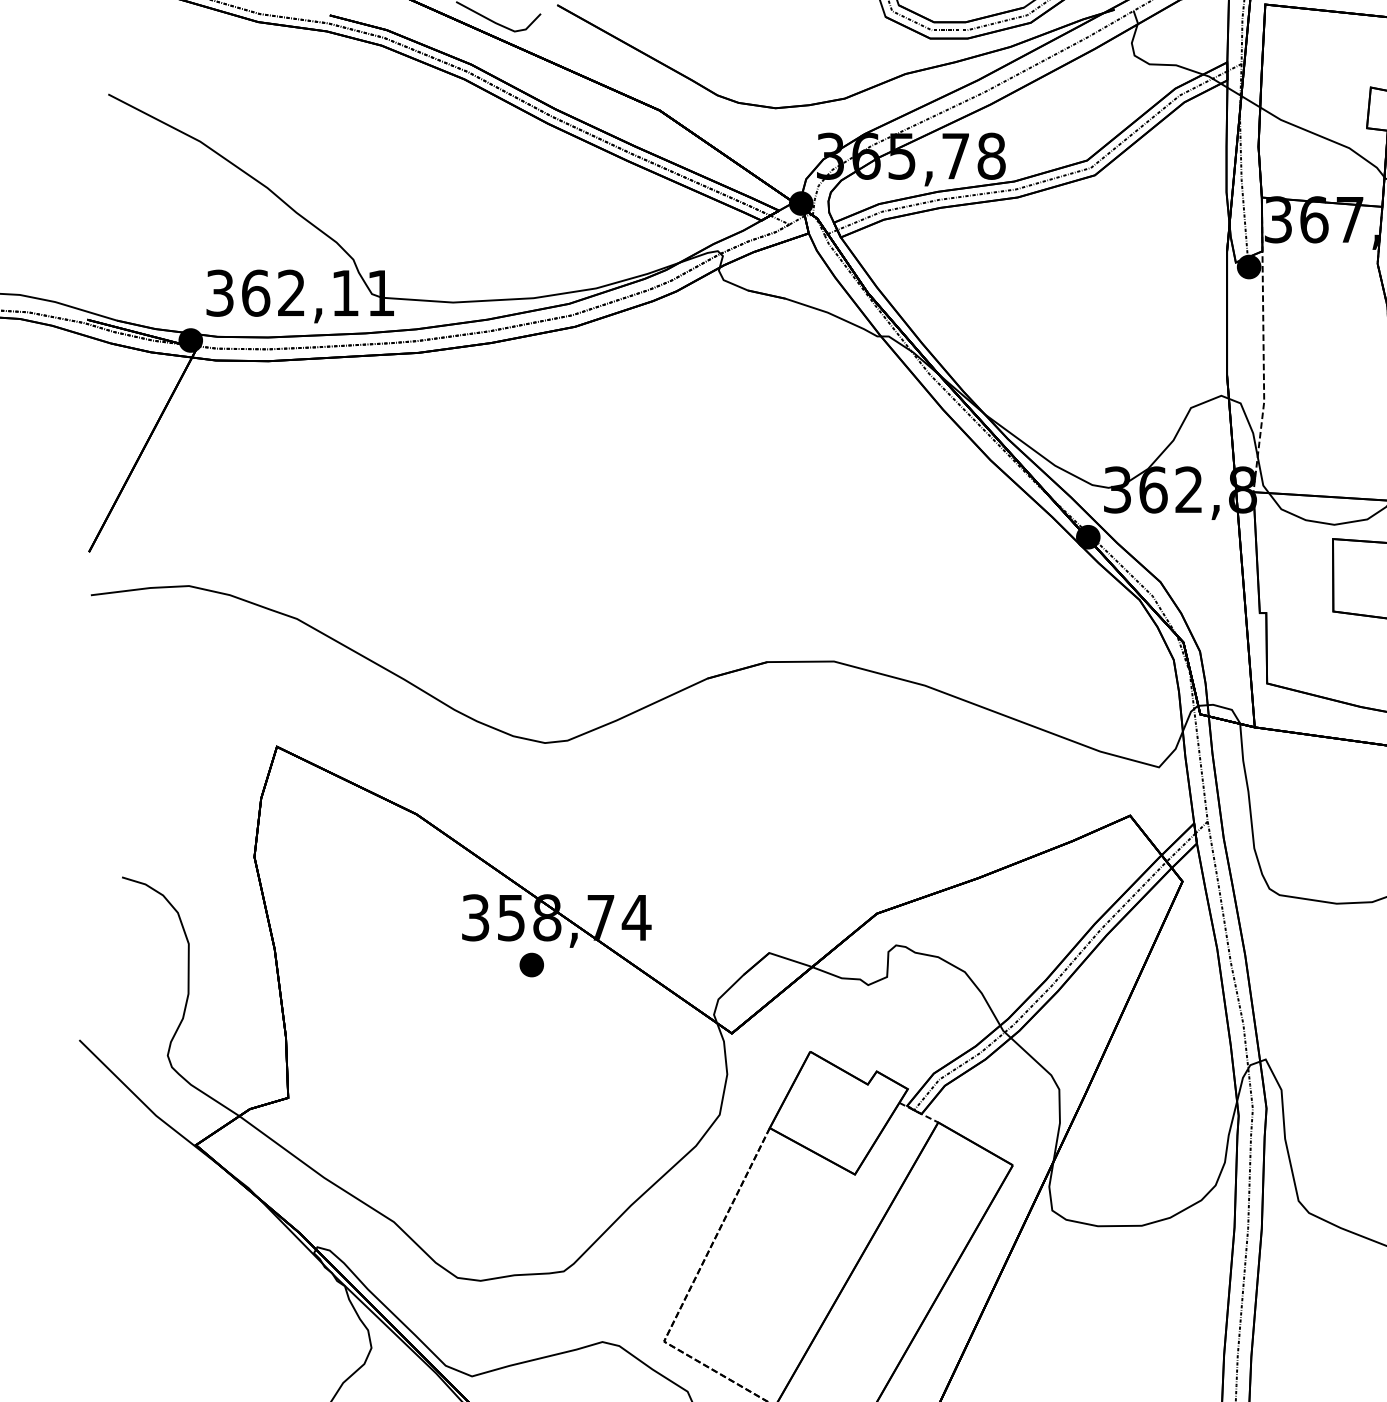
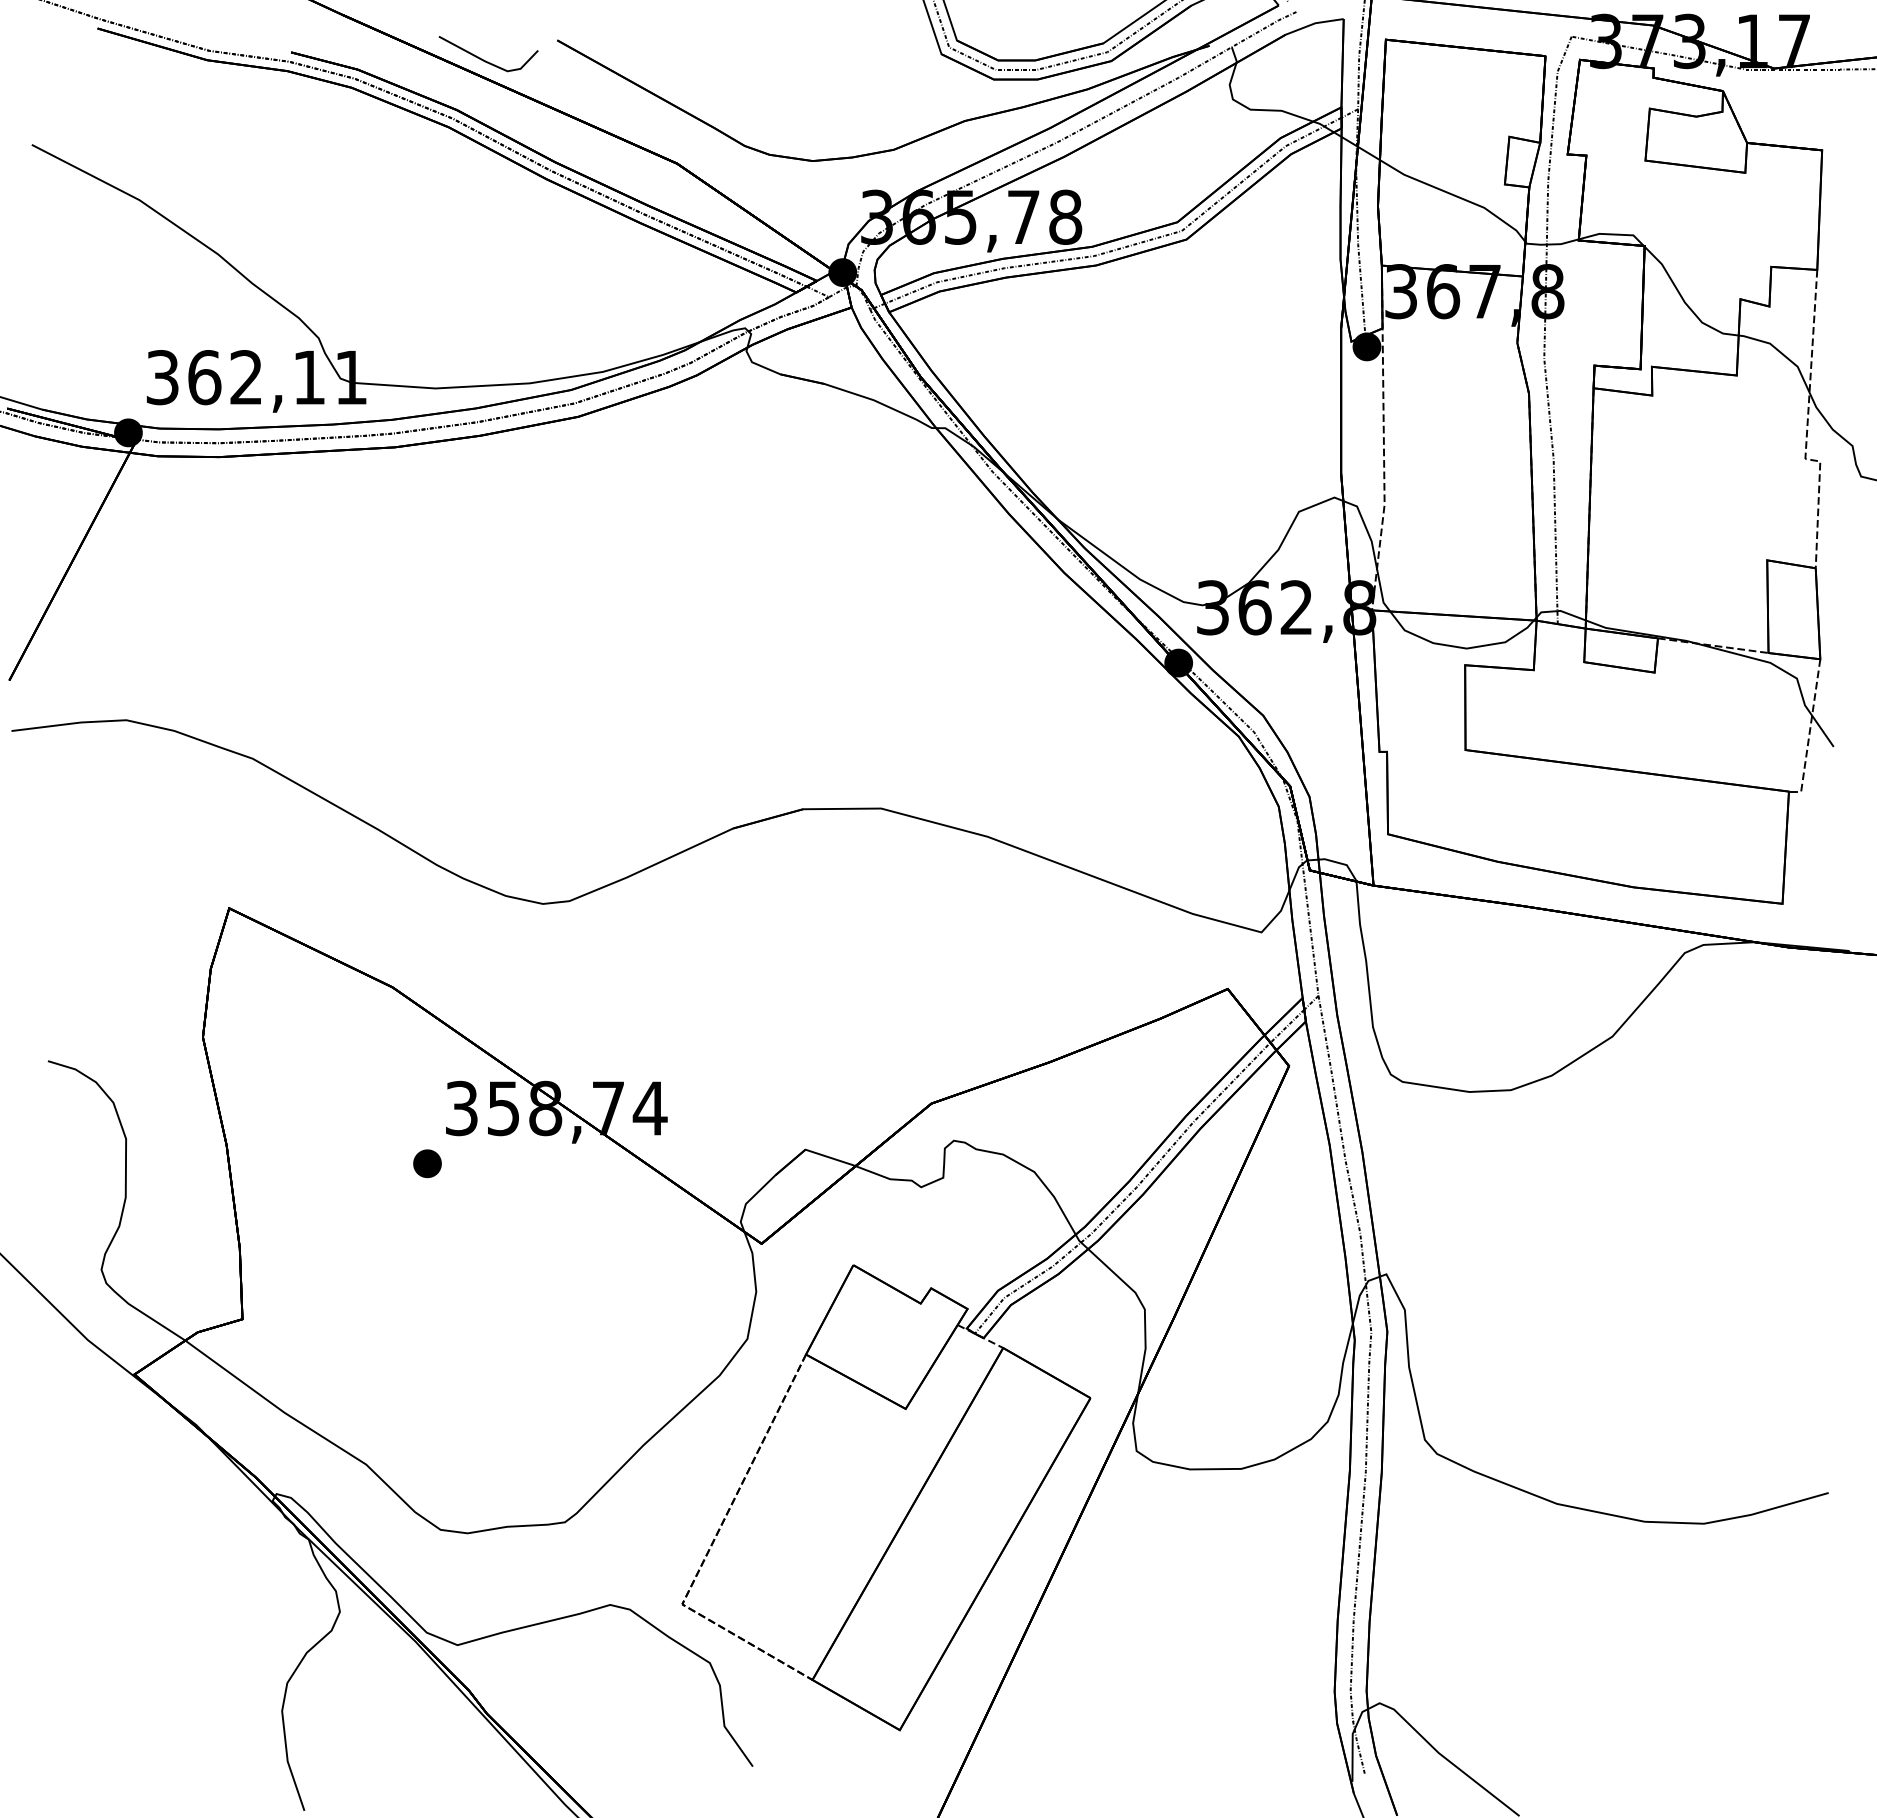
part: (531, 964) -> (427, 1163), moved

